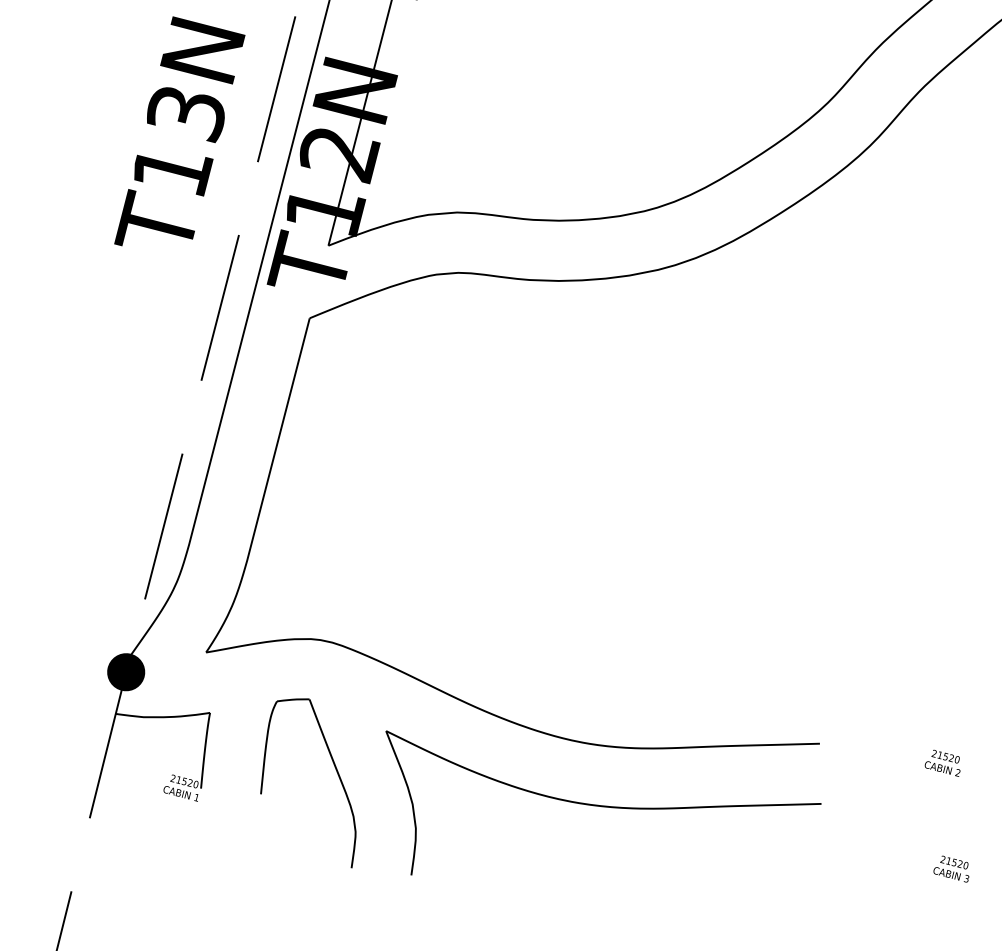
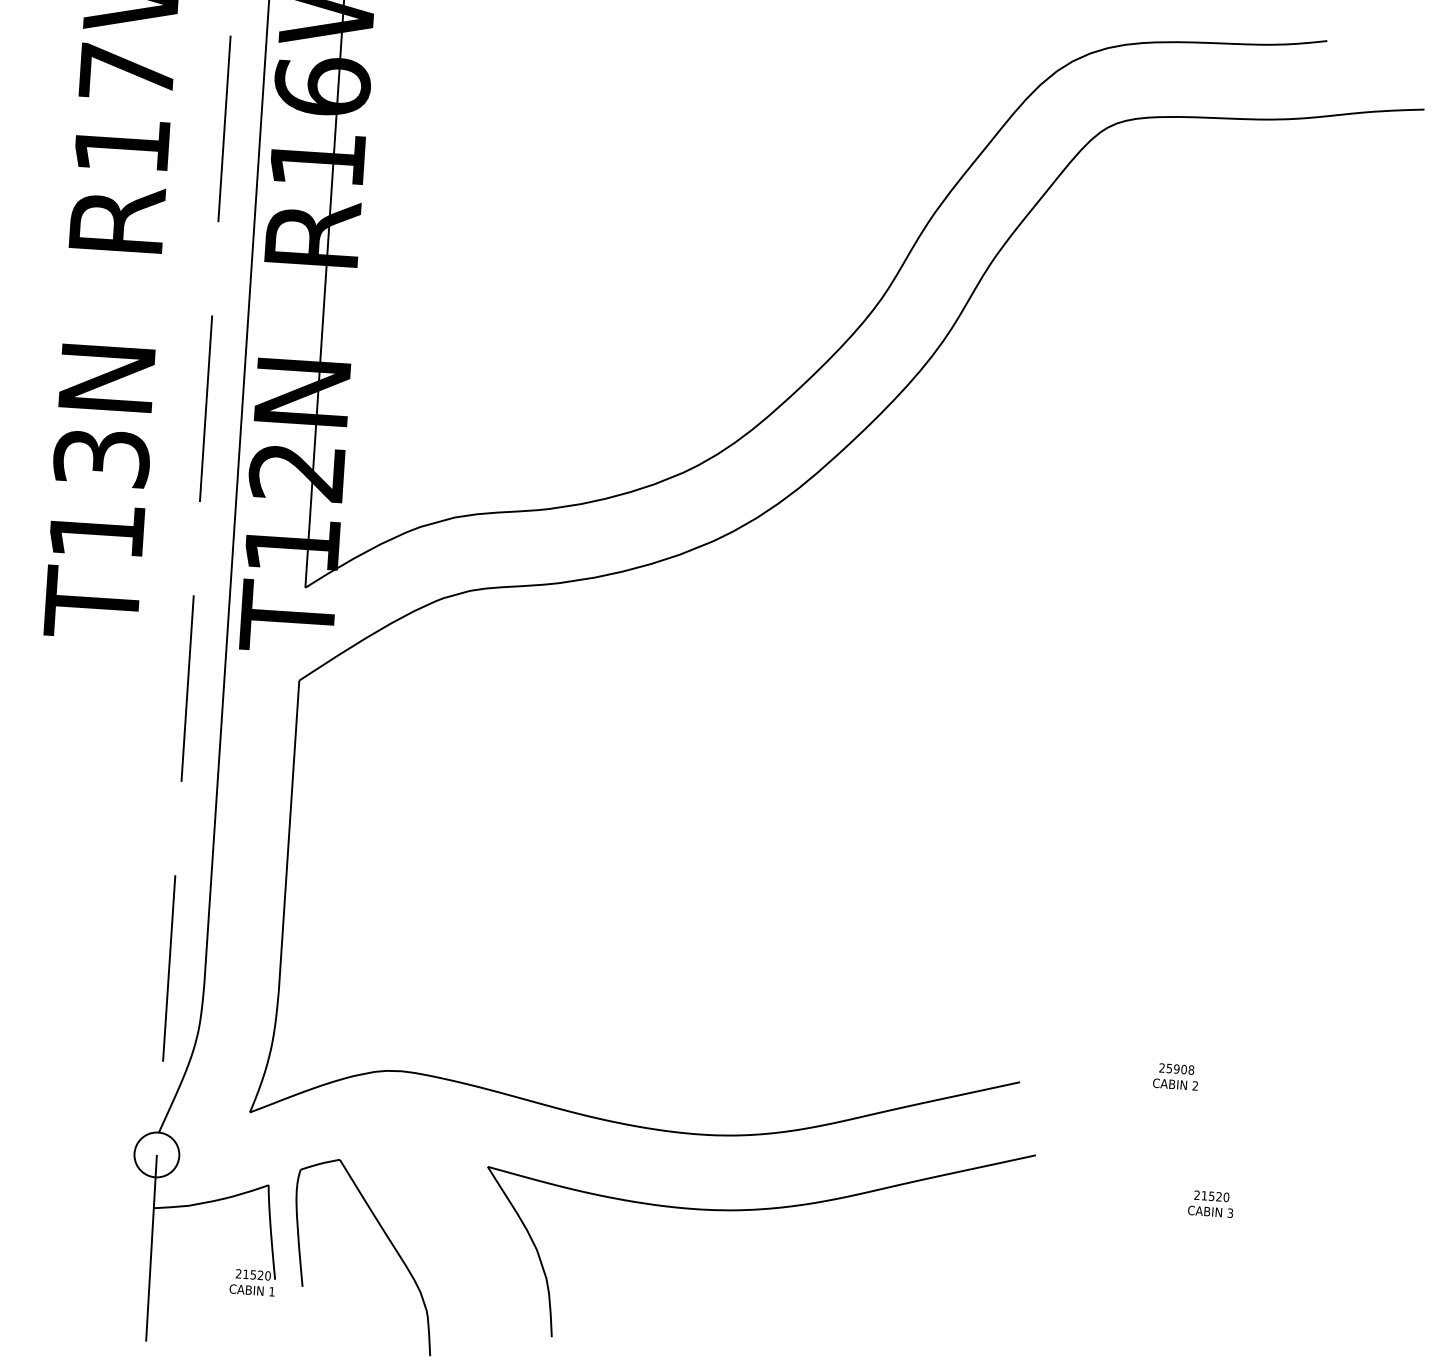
fill: (125, 671) -> (156, 1154), removed
text: (948, 756) -> (1180, 1068), 21520 -> 25908
part: (335, 770) -> (388, 1240), moved

